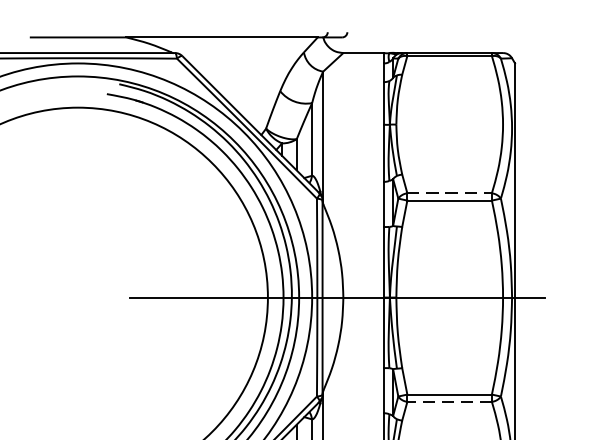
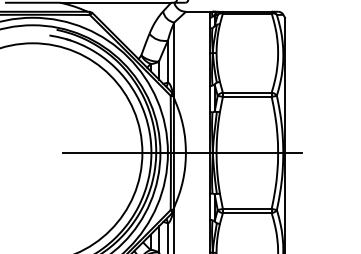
line: (449, 192) -> (247, 92), dashed -> solid
line: (448, 402) -> (246, 213), dashed -> solid

